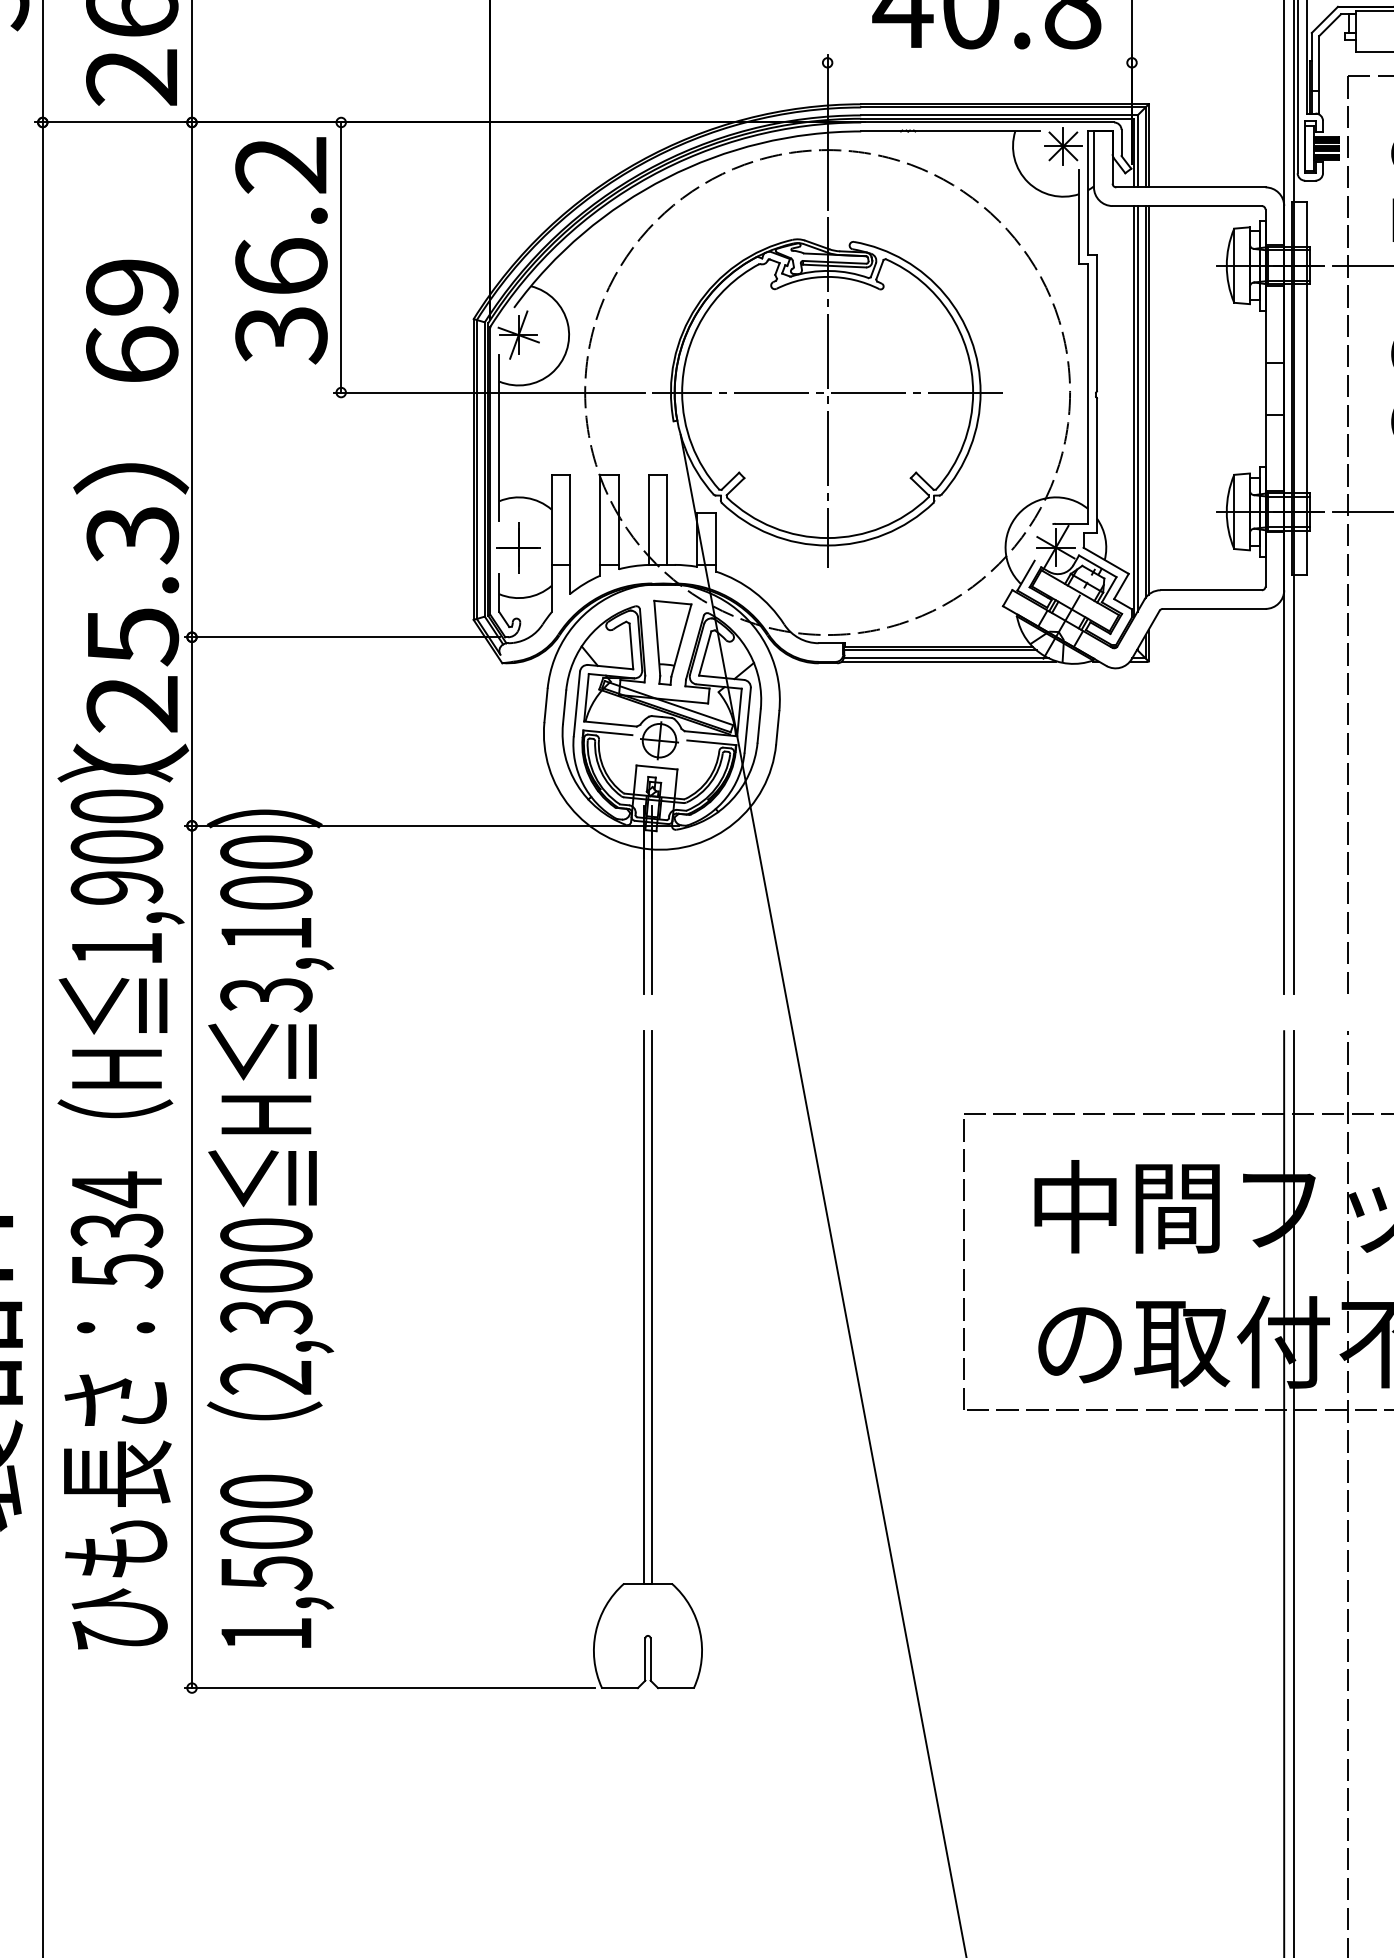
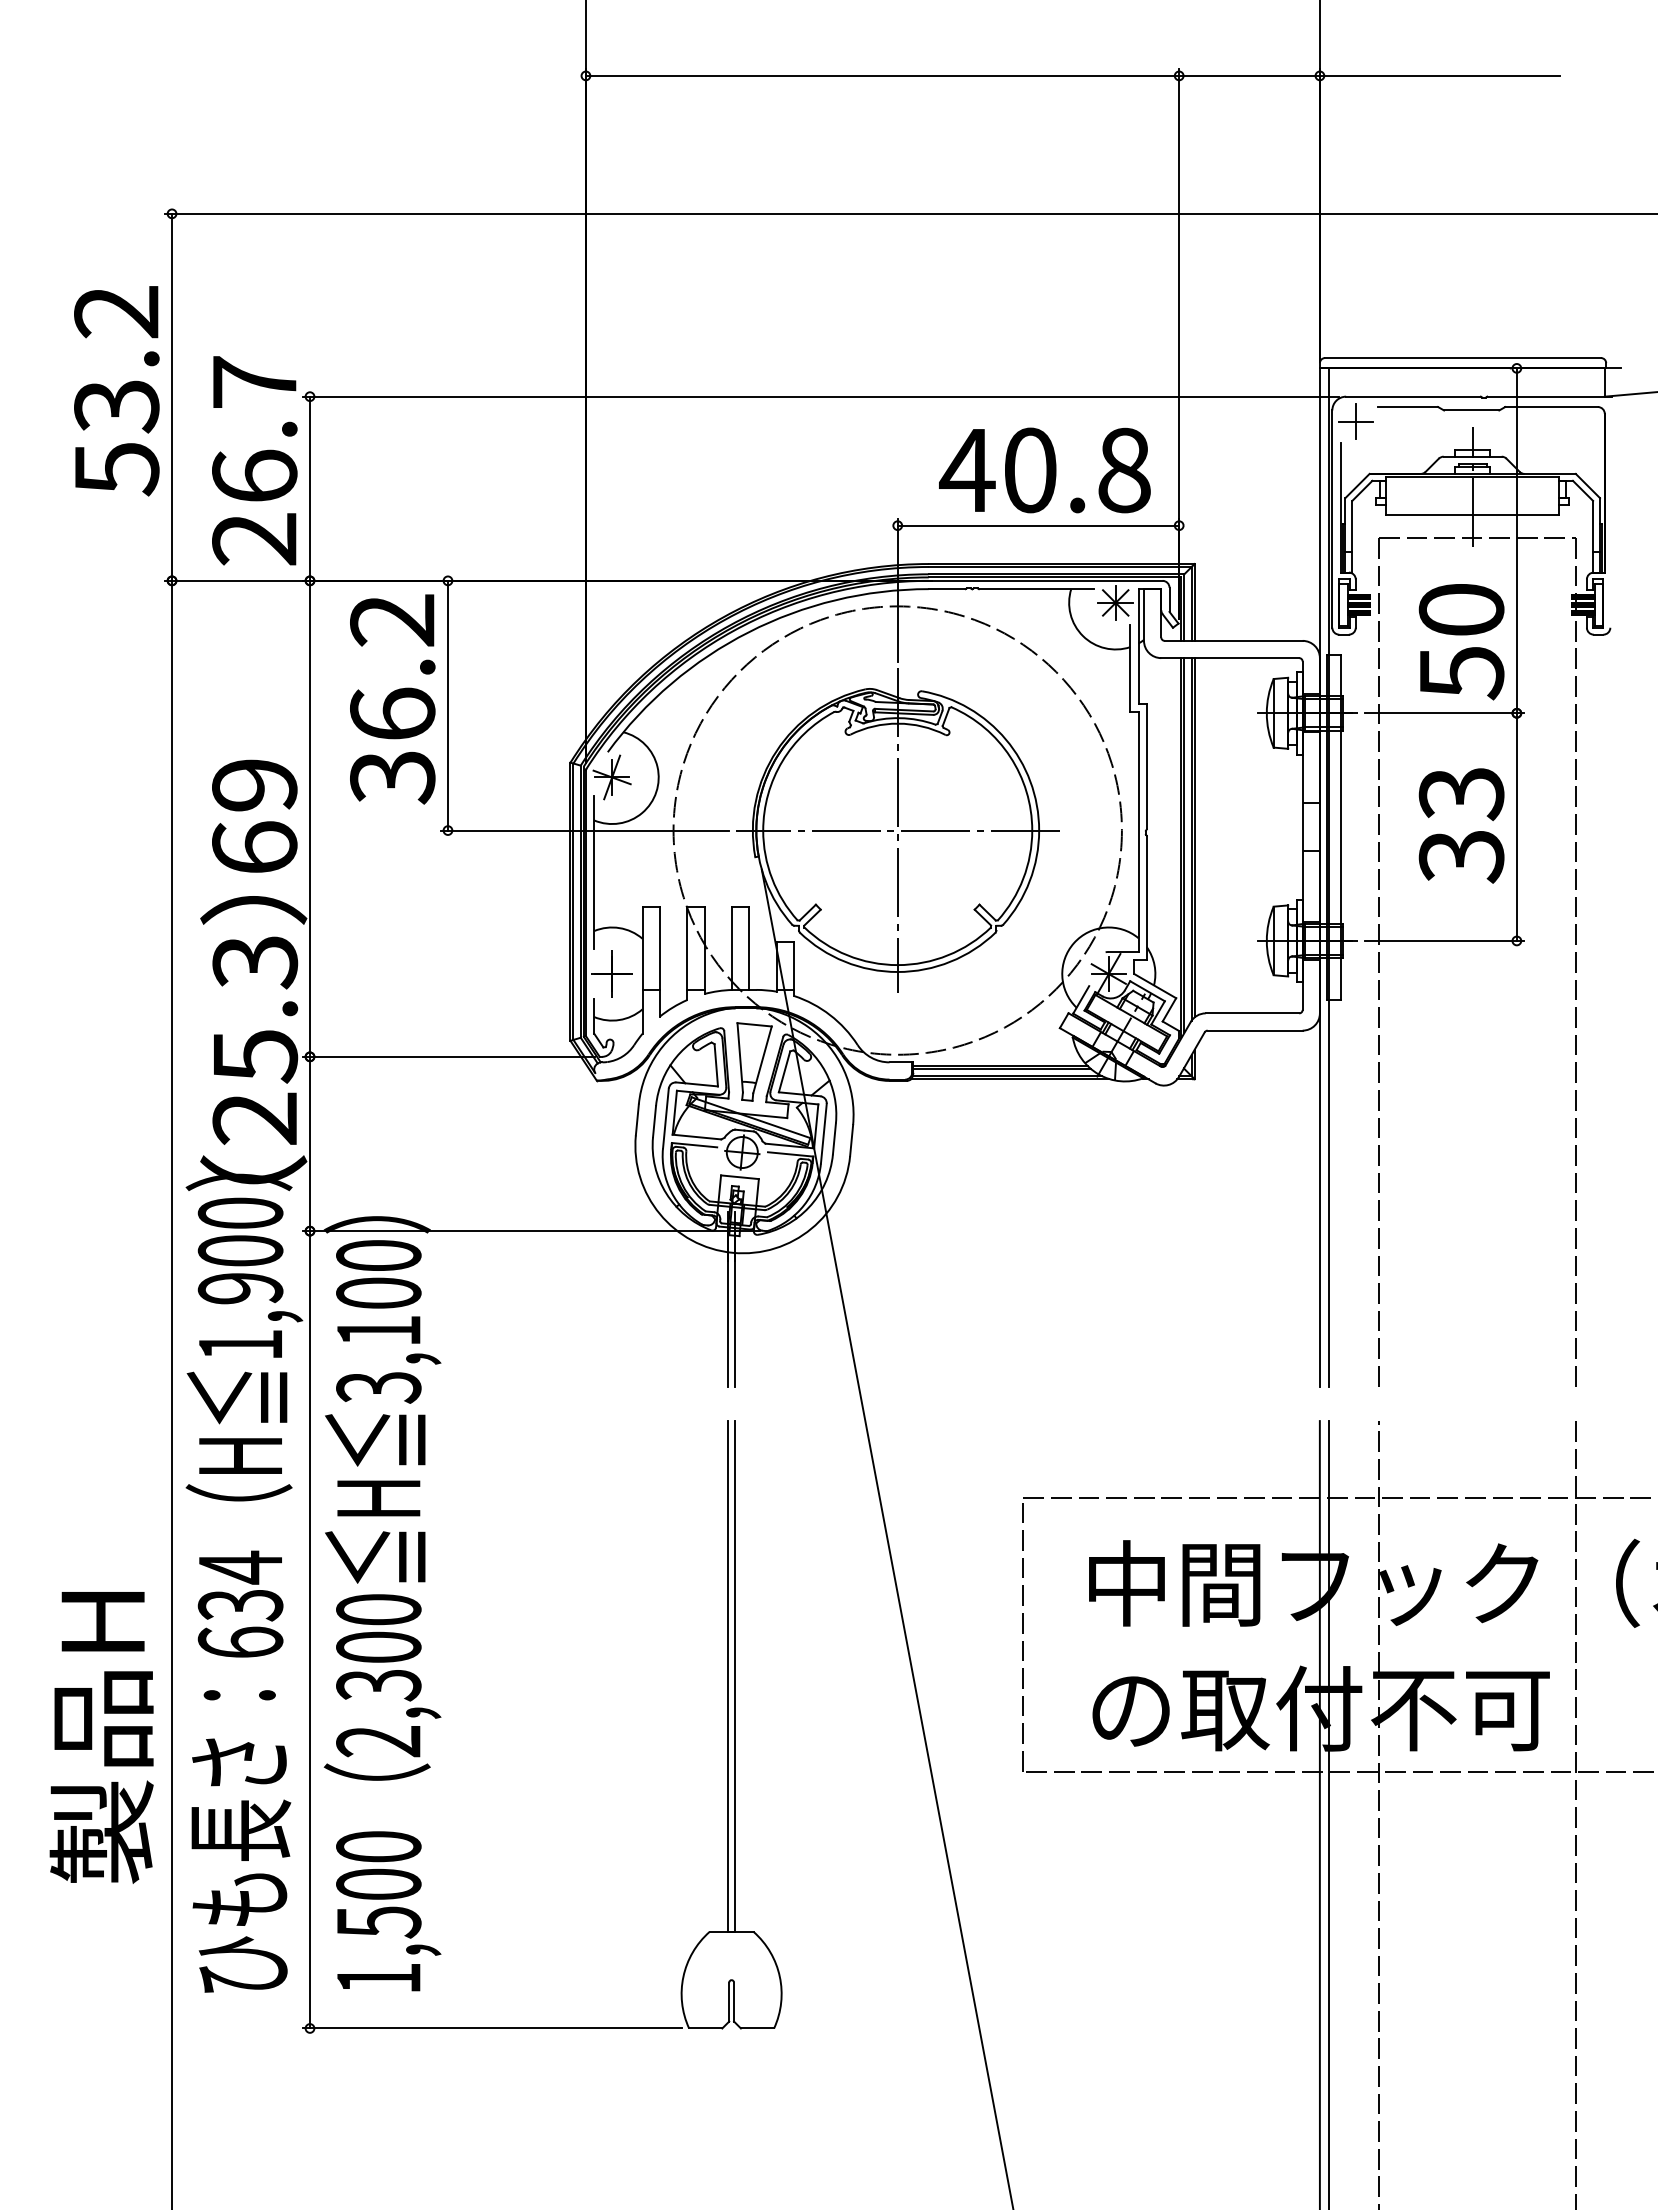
line: (979, 62) -> (1038, 525), added
text: (131, 320) -> (254, 815), moved
text: (116, 1270) -> (240, 1642), 534 -> 634

